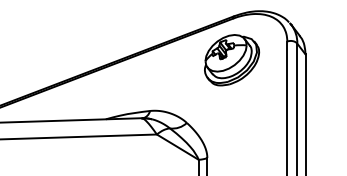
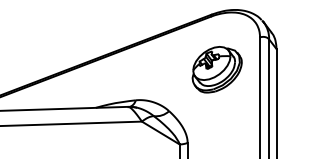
part: (231, 60) -> (216, 69), moved

